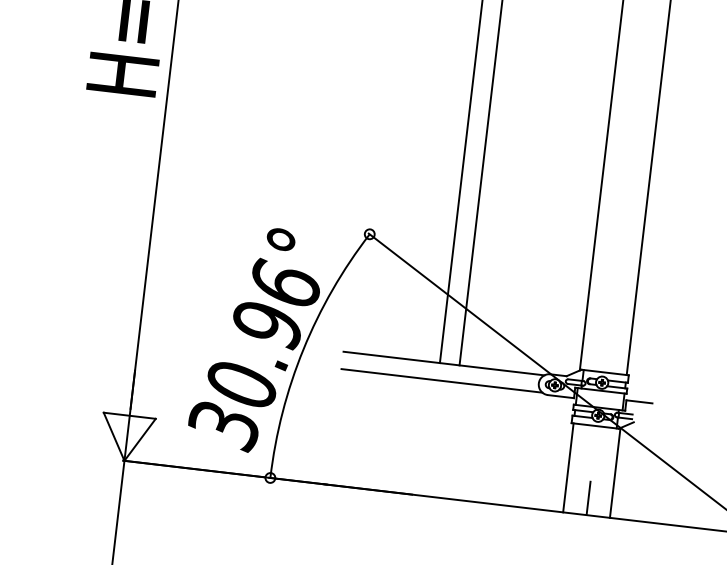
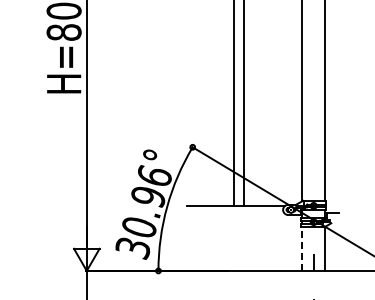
line: (440, 381) -> (235, 214), removed
line: (568, 468) -> (302, 249), solid -> dashed

